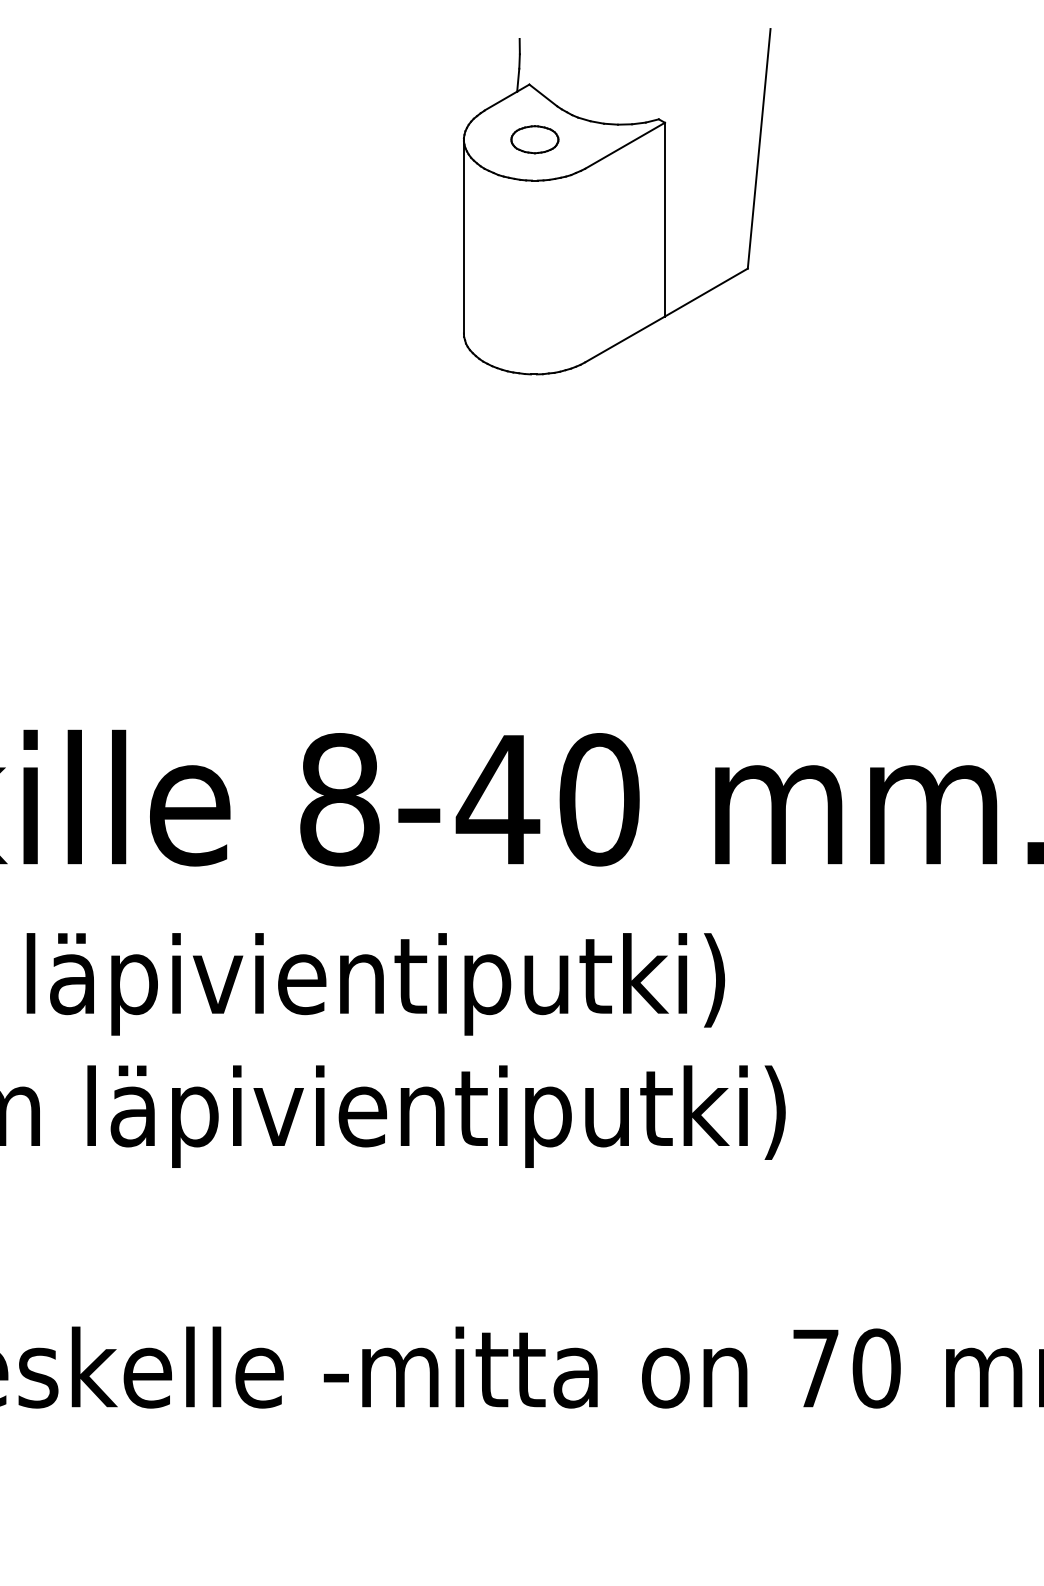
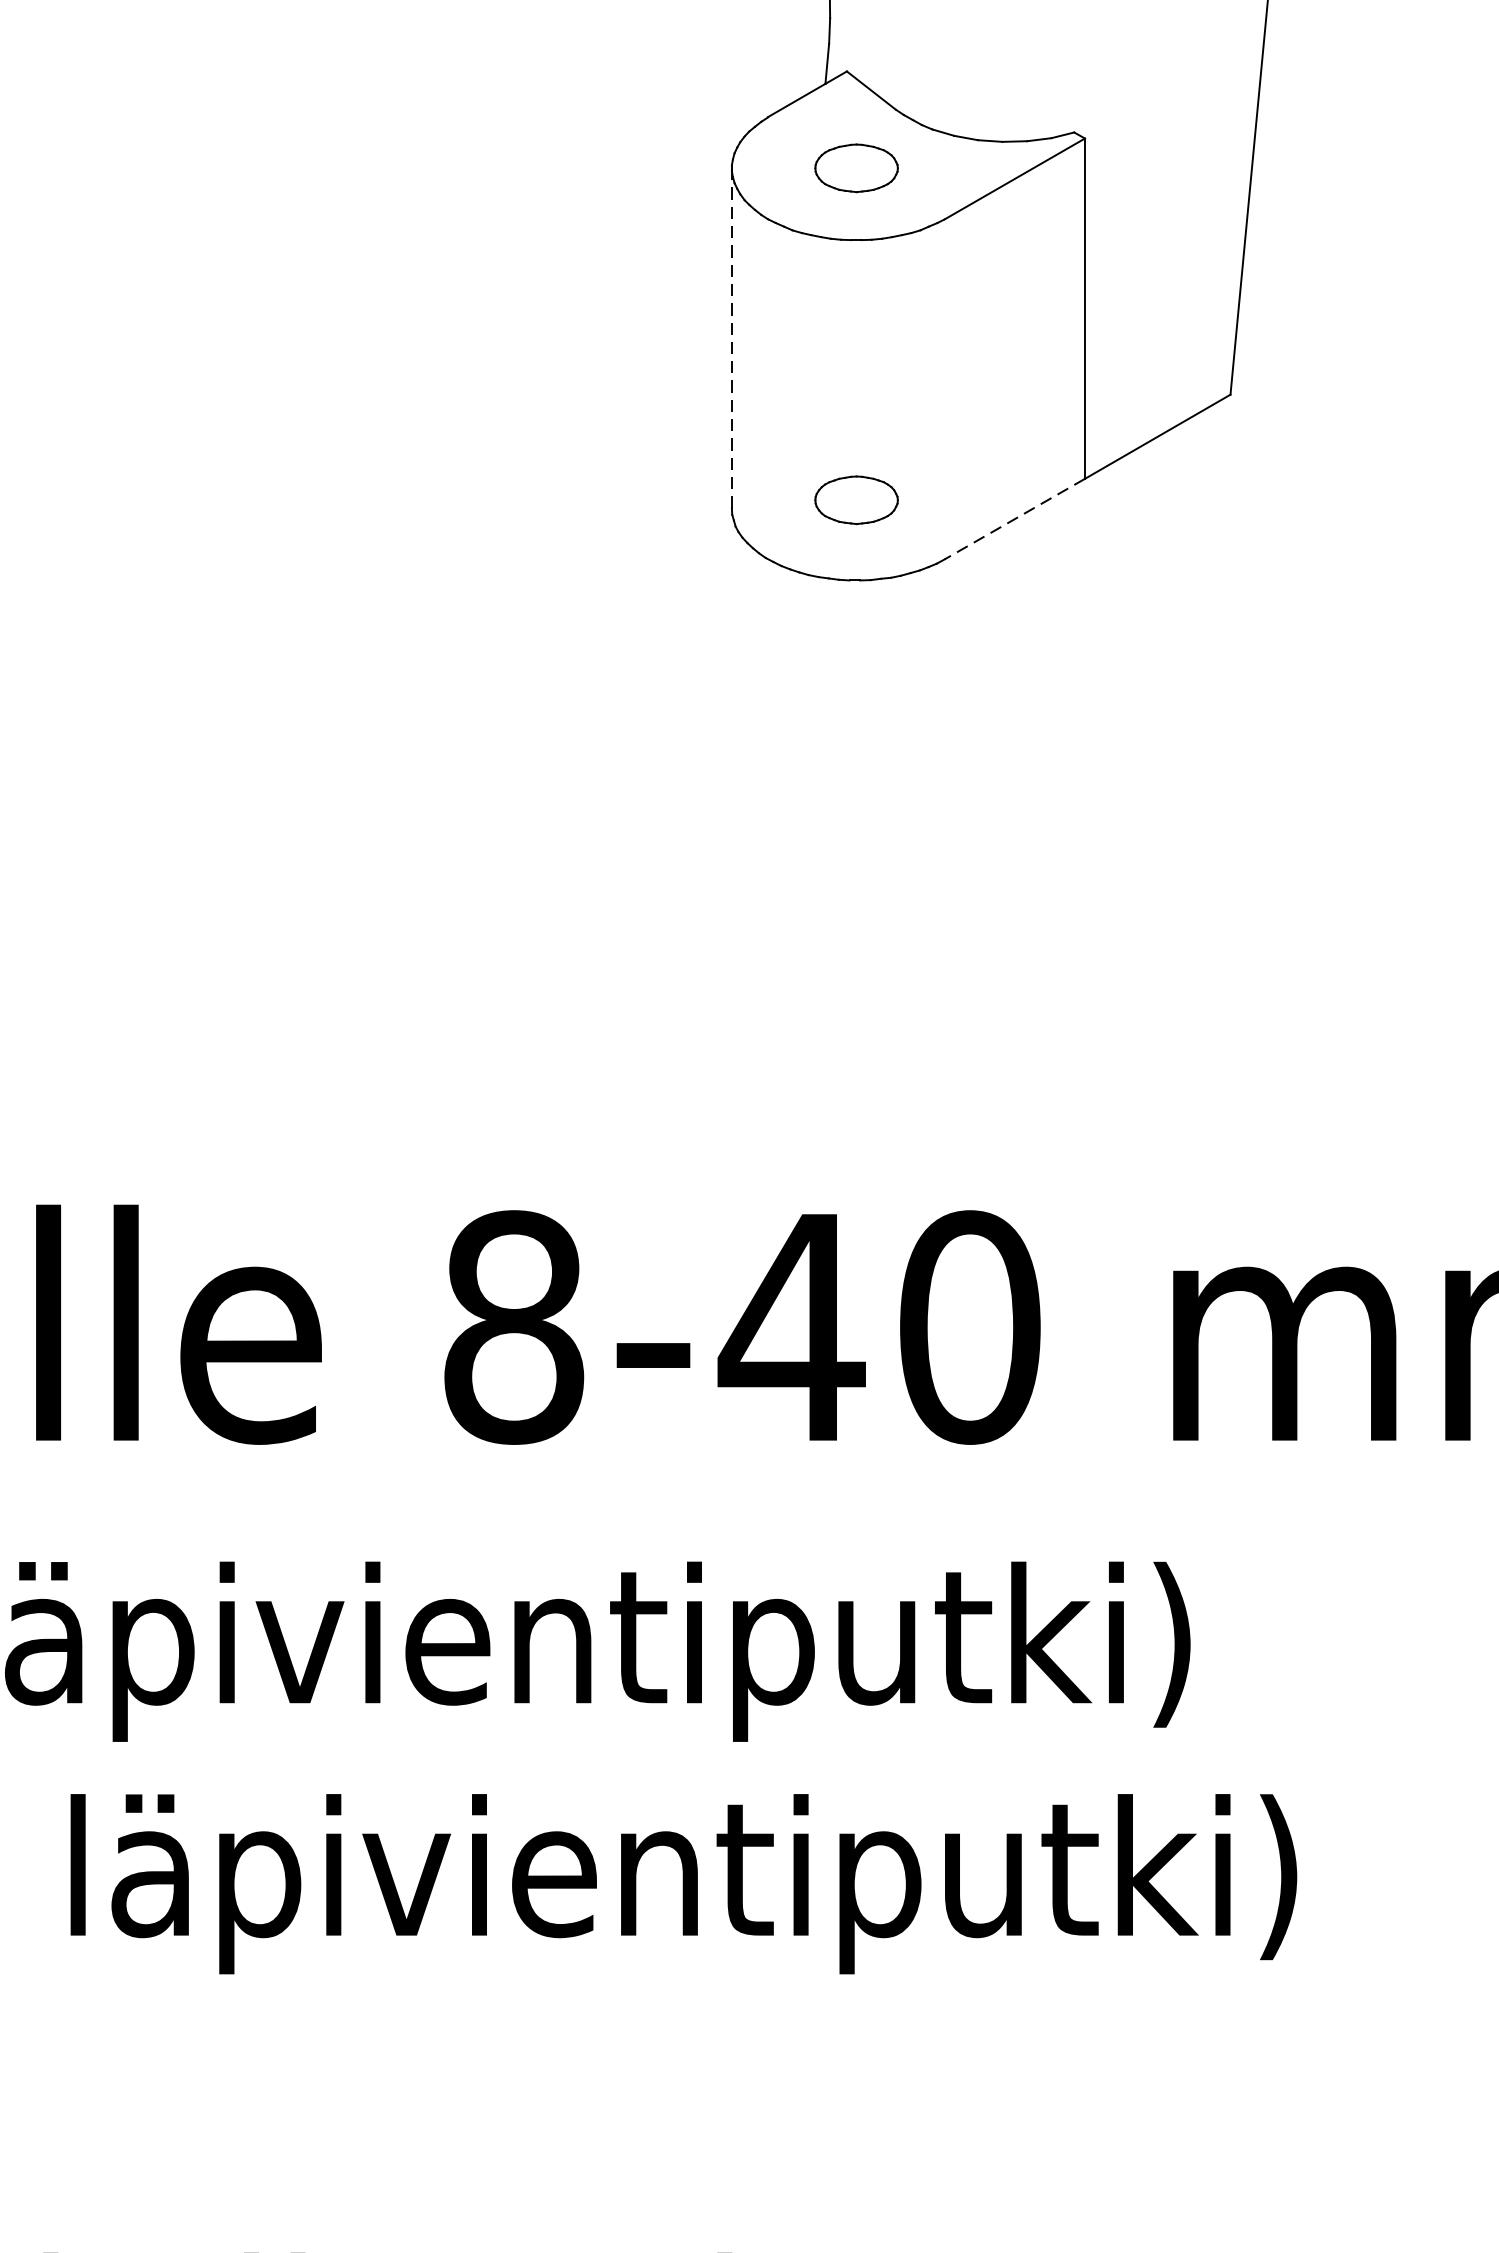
line: (463, 237) -> (731, 340), solid -> dashed
part: (534, 328) -> (855, 499), added
line: (624, 339) -> (1013, 519), solid -> dashed

